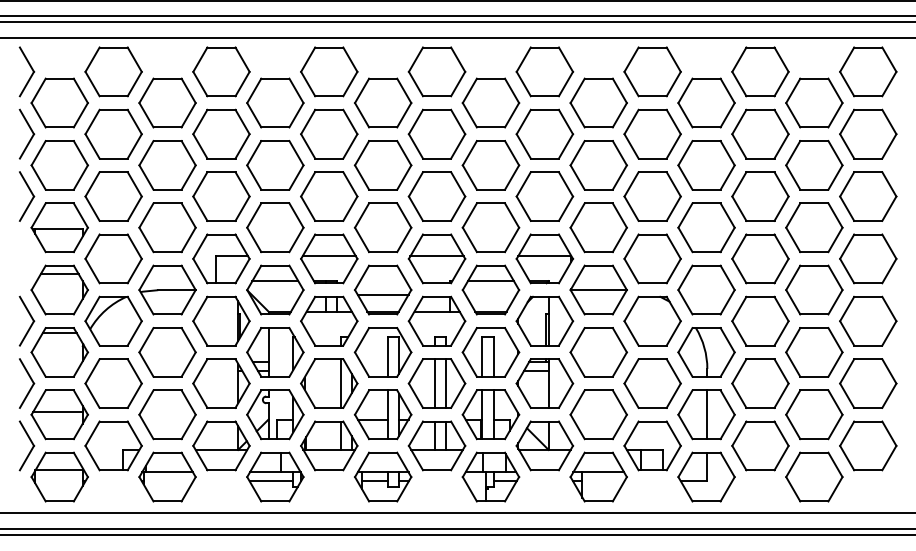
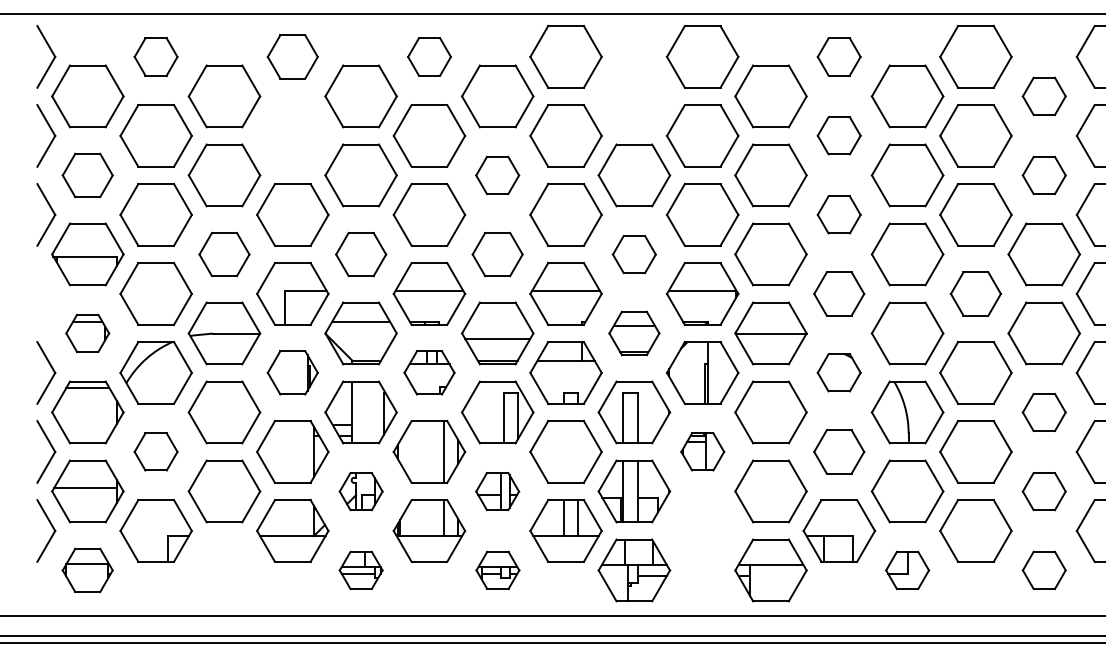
part: (113, 71) -> (155, 56), size x0.6
part: (221, 71) -> (292, 56), size x0.7
part: (329, 71) -> (429, 56), size x0.6
part: (652, 71) -> (839, 56), size x0.6
part: (490, 102) -> (633, 95), removed
part: (814, 102) -> (1044, 95), size x0.6
part: (221, 133) -> (292, 135), removed
part: (652, 133) -> (839, 135), size x0.6
part: (59, 165) -> (87, 175), size x0.7
part: (382, 165) -> (496, 175), size x0.6
part: (814, 165) -> (1044, 175), size x0.6
part: (652, 196) -> (839, 214), size x0.6
part: (167, 227) -> (224, 254), size x0.7
part: (275, 227) -> (361, 254), size x0.7
part: (382, 227) -> (496, 254), size x0.7
part: (490, 227) -> (633, 254), size x0.6
part: (652, 258) -> (839, 293), size x0.7
part: (760, 258) -> (975, 293), size x0.7
part: (59, 289) -> (87, 332), size x0.6
part: (490, 289) -> (633, 332), size x0.7
part: (221, 320) -> (292, 372), size x0.7
part: (329, 320) -> (429, 372), size x0.7
part: (652, 320) -> (839, 372), size x0.6
part: (814, 352) -> (1044, 412), size x0.6
part: (113, 383) -> (155, 451), size x0.6
line: (435, 383) -> (564, 451), removed
line: (446, 383) -> (578, 451), removed
part: (544, 383) -> (702, 451), size x0.6
part: (652, 383) -> (839, 451), size x0.7
part: (275, 414) -> (361, 491), size x0.6
part: (382, 414) -> (496, 491), size x0.6
line: (707, 414) -> (908, 491), removed
part: (814, 414) -> (1044, 491), size x0.6
part: (544, 445) -> (702, 530), removed
part: (59, 476) -> (87, 569), size x0.7
part: (167, 476) -> (224, 569), removed
part: (275, 476) -> (361, 569), size x0.6
part: (383, 476) -> (498, 569), size x0.6
part: (706, 476) -> (907, 569), size x0.6
part: (814, 476) -> (1044, 569), size x0.6

